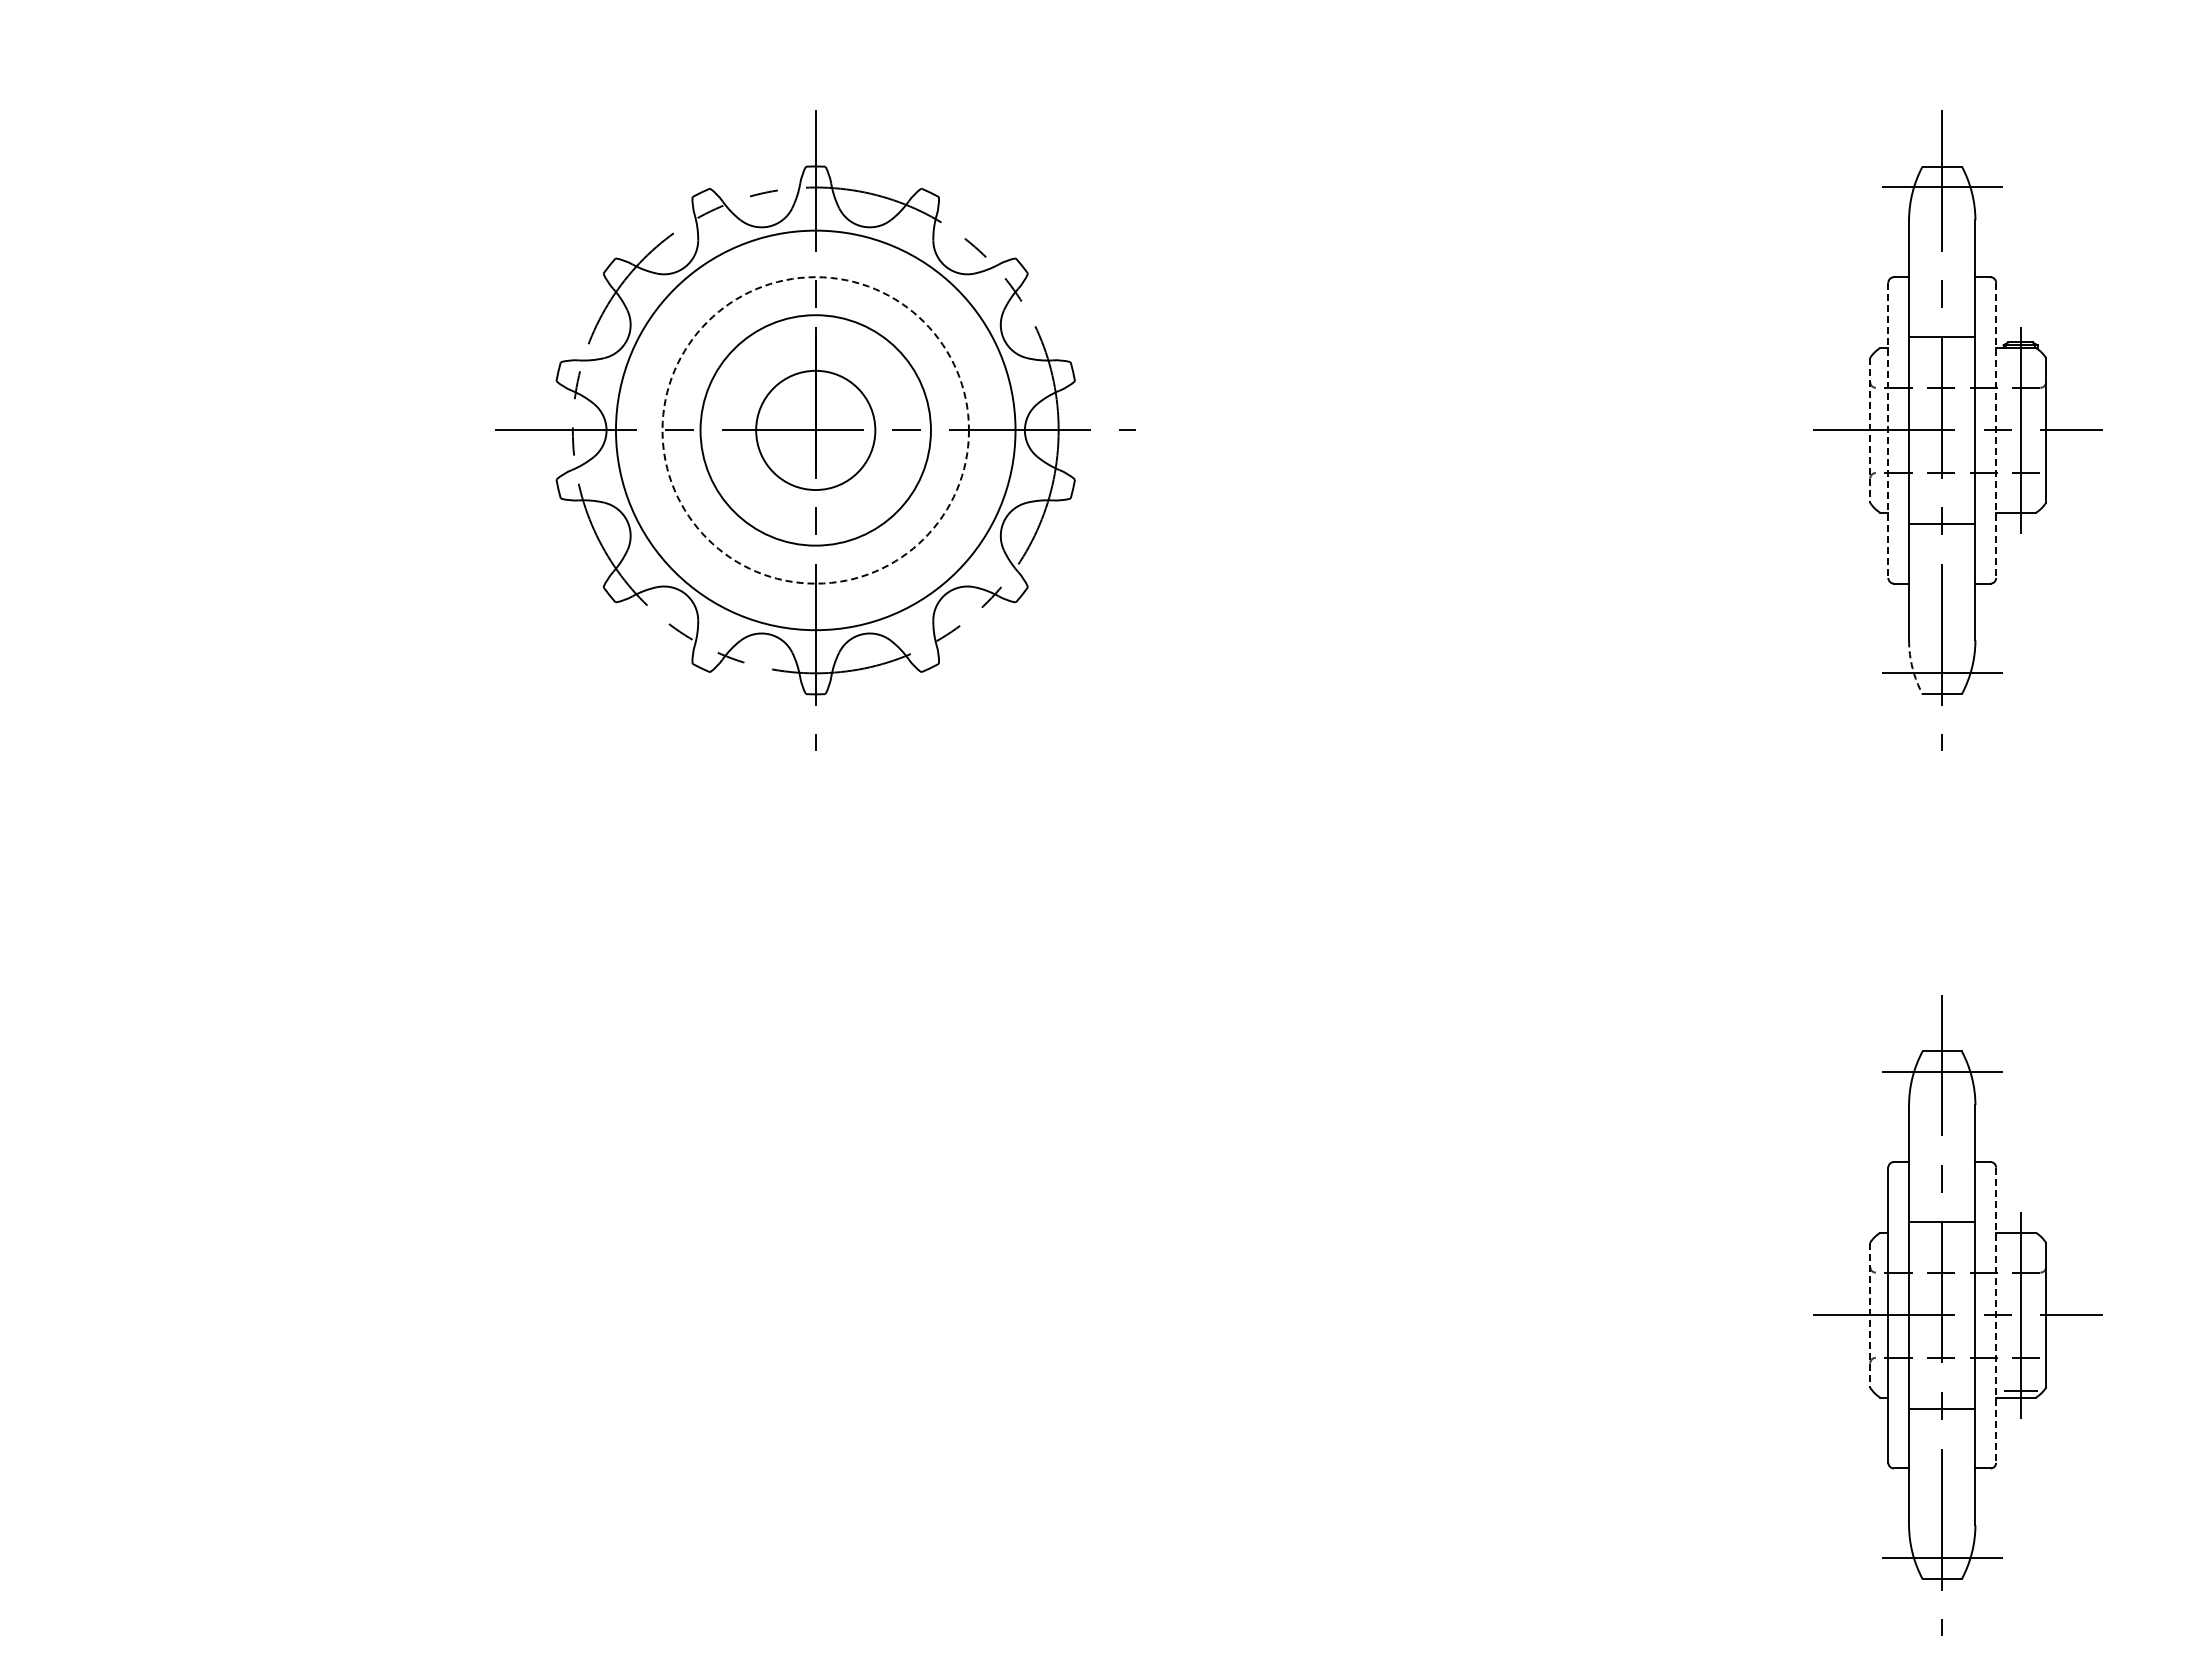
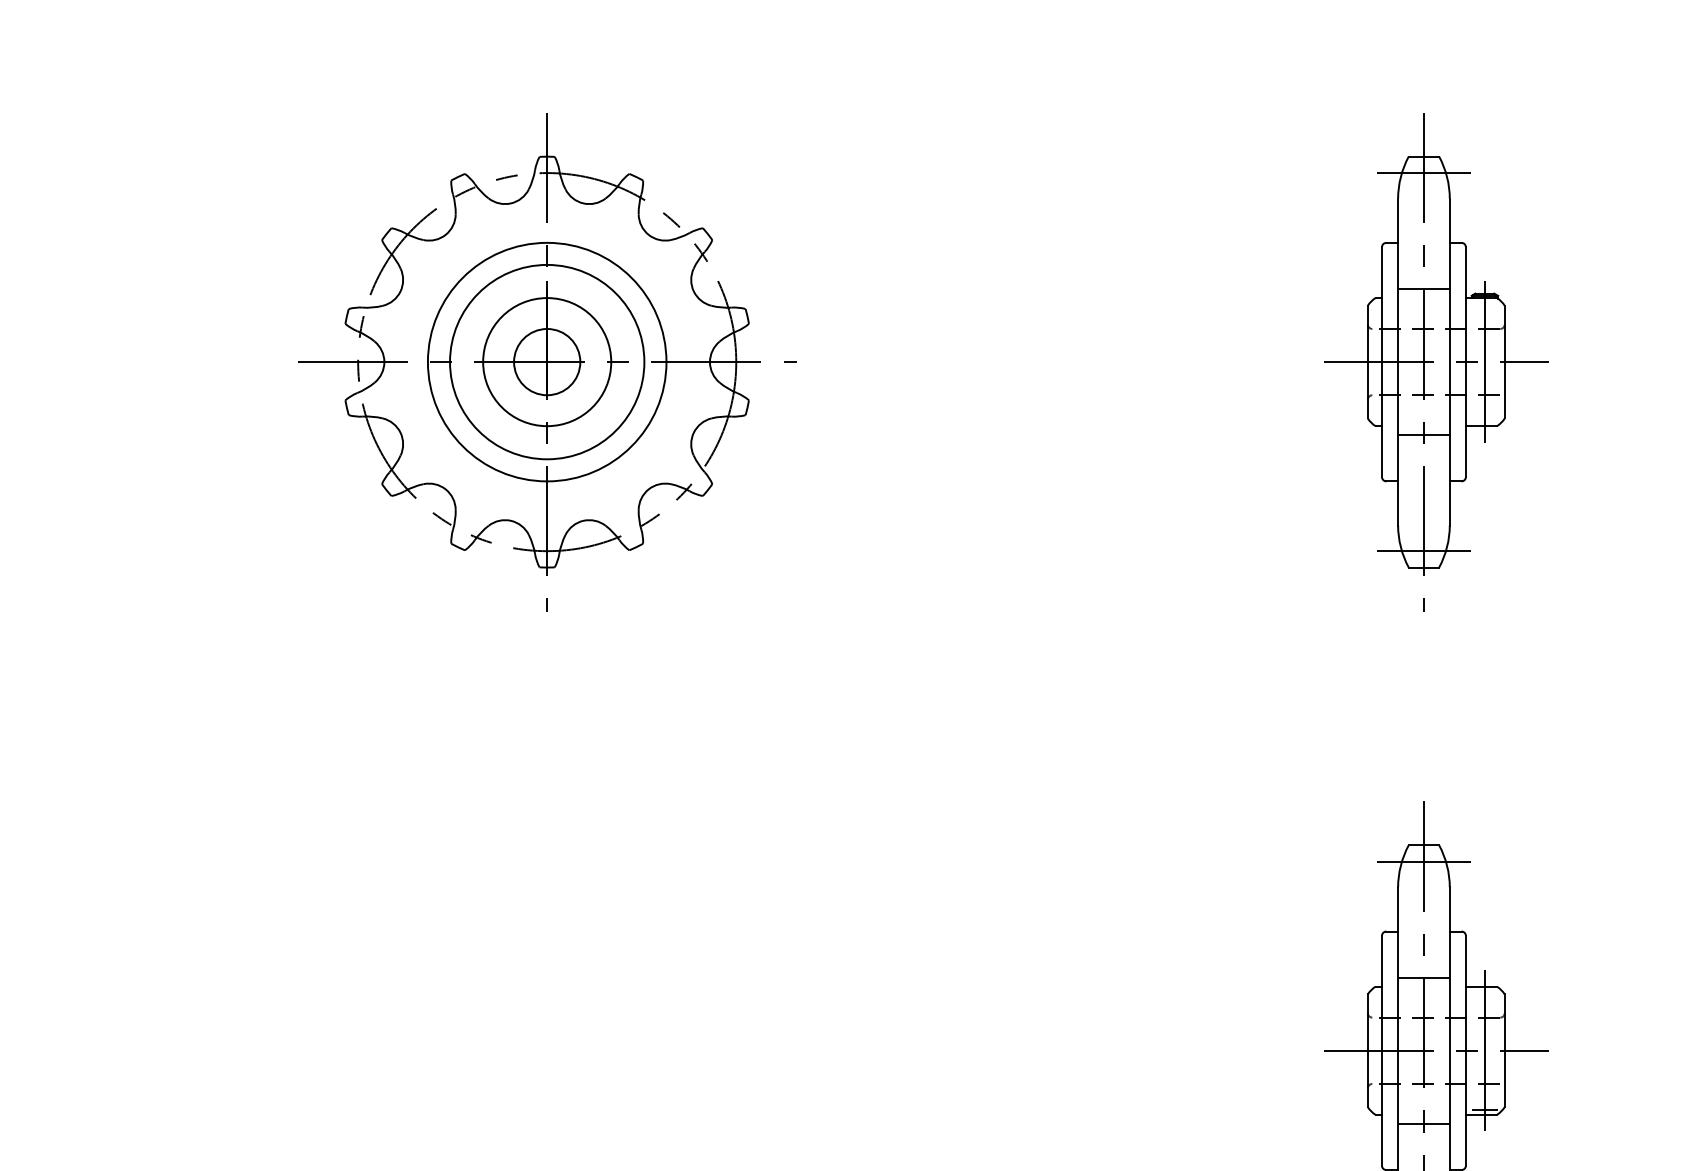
circle: (815, 429) -> (547, 361), size x0.71
circle: (815, 430) -> (547, 362), dashed -> solid
circle: (815, 430) -> (547, 362), size x0.62
circle: (815, 430) -> (547, 362), size x0.71
line: (1870, 430) -> (1368, 362), dashed -> solid
line: (1888, 430) -> (1382, 362), dashed -> solid
line: (1996, 430) -> (1466, 362), dashed -> solid
arc: (1912, 668) -> (1400, 547), dashed -> solid
line: (1870, 1315) -> (1368, 1050), dashed -> solid
line: (1996, 1315) -> (1466, 1050), dashed -> solid

